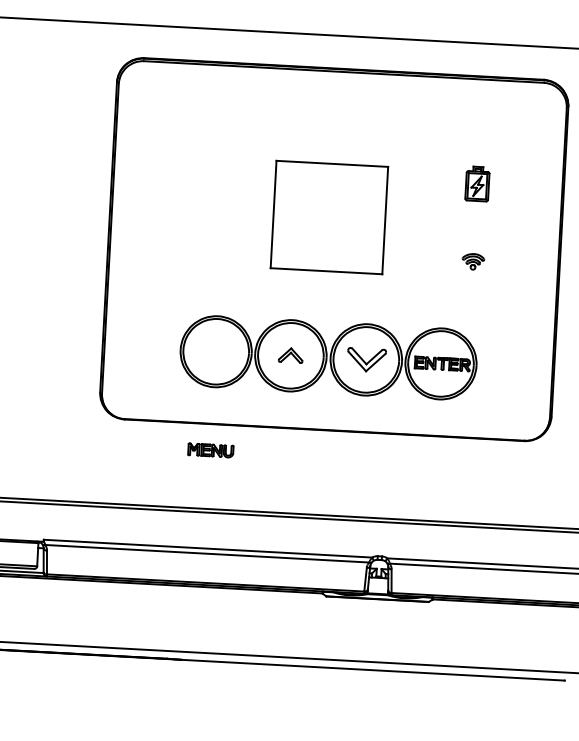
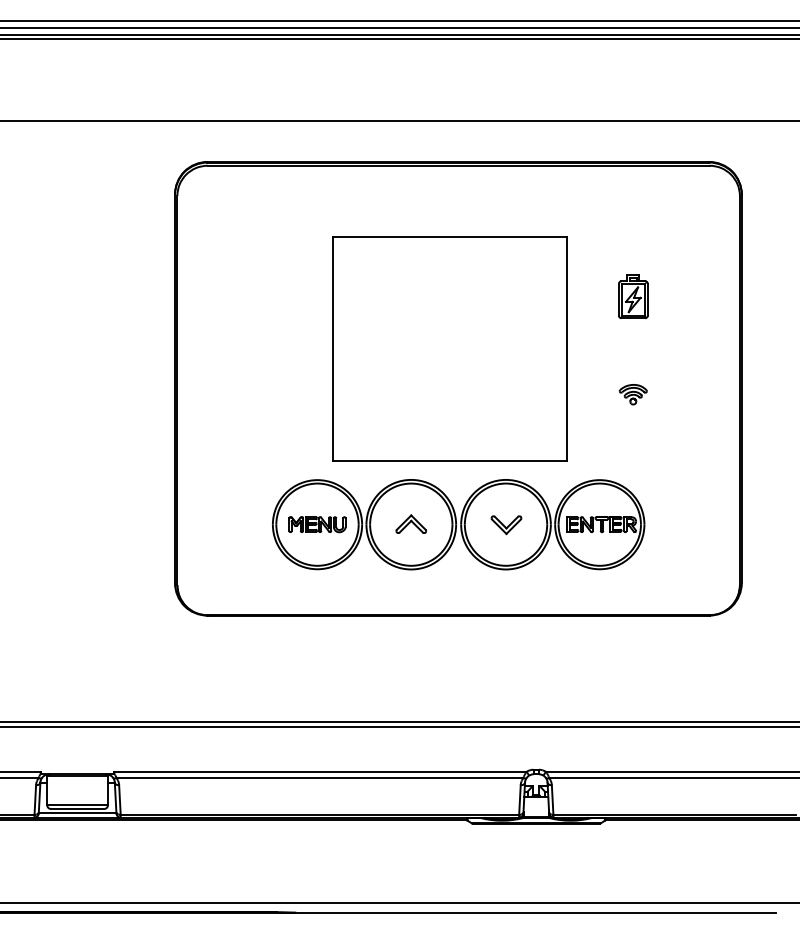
part: (328, 217) -> (449, 348), size x1.67
part: (366, 360) -> (506, 525), size x0.62
part: (210, 450) -> (317, 524), moved

